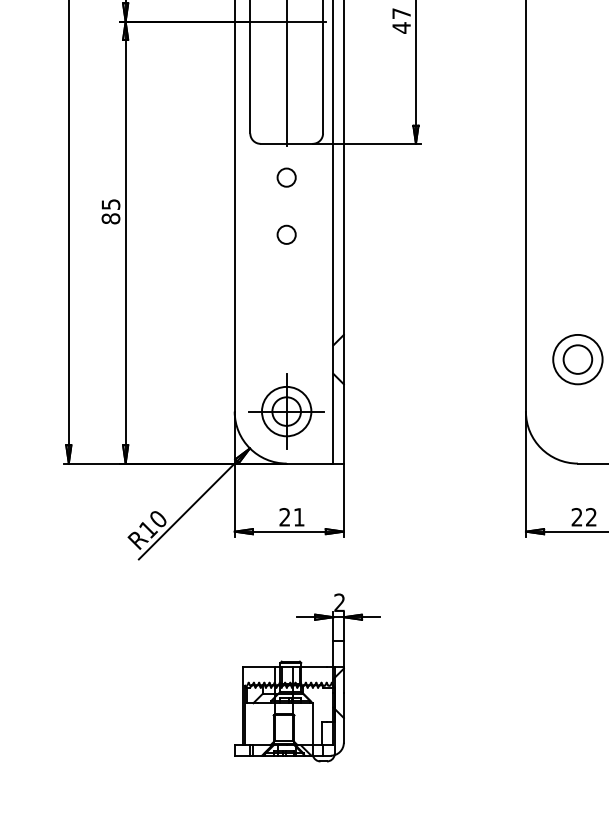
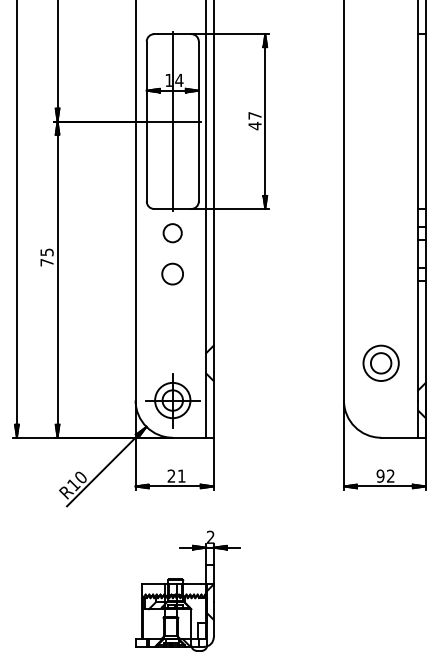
circle: (286, 176) -> (172, 232), size x1.4
text: (110, 218) -> (46, 262), 85 -> 75
circle: (286, 234) -> (172, 273), size x1.6
text: (576, 516) -> (380, 475), 22 -> 92

